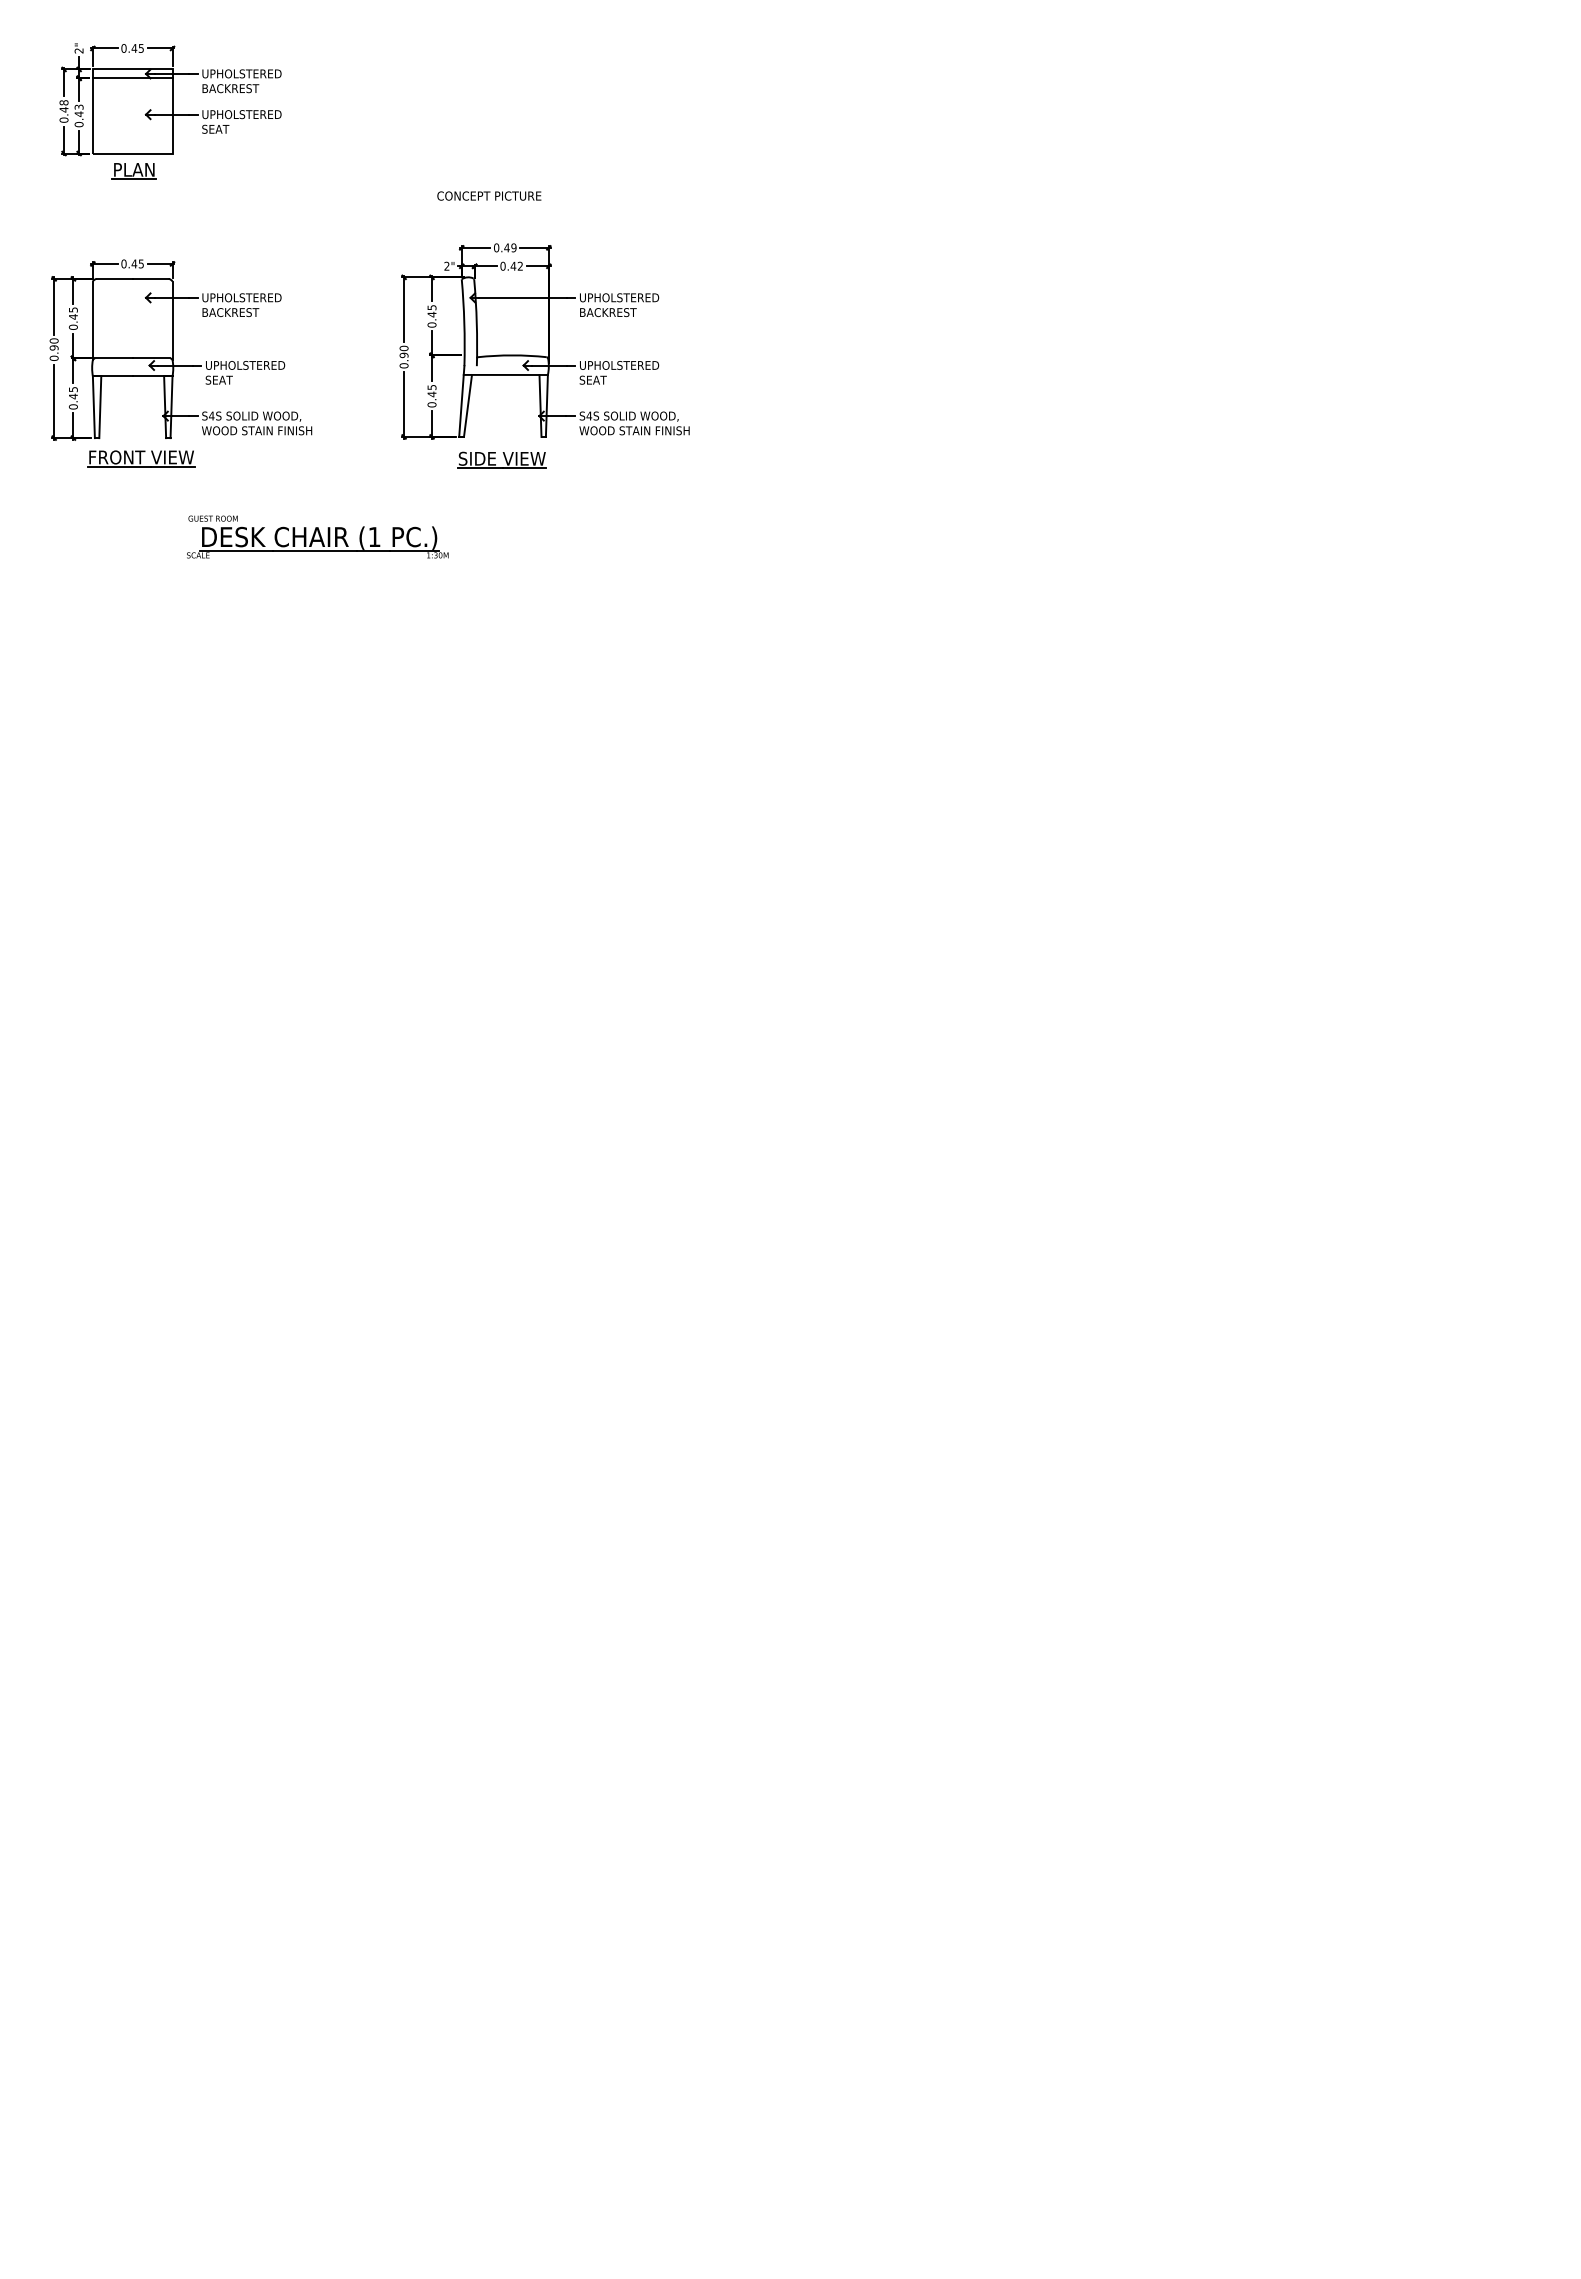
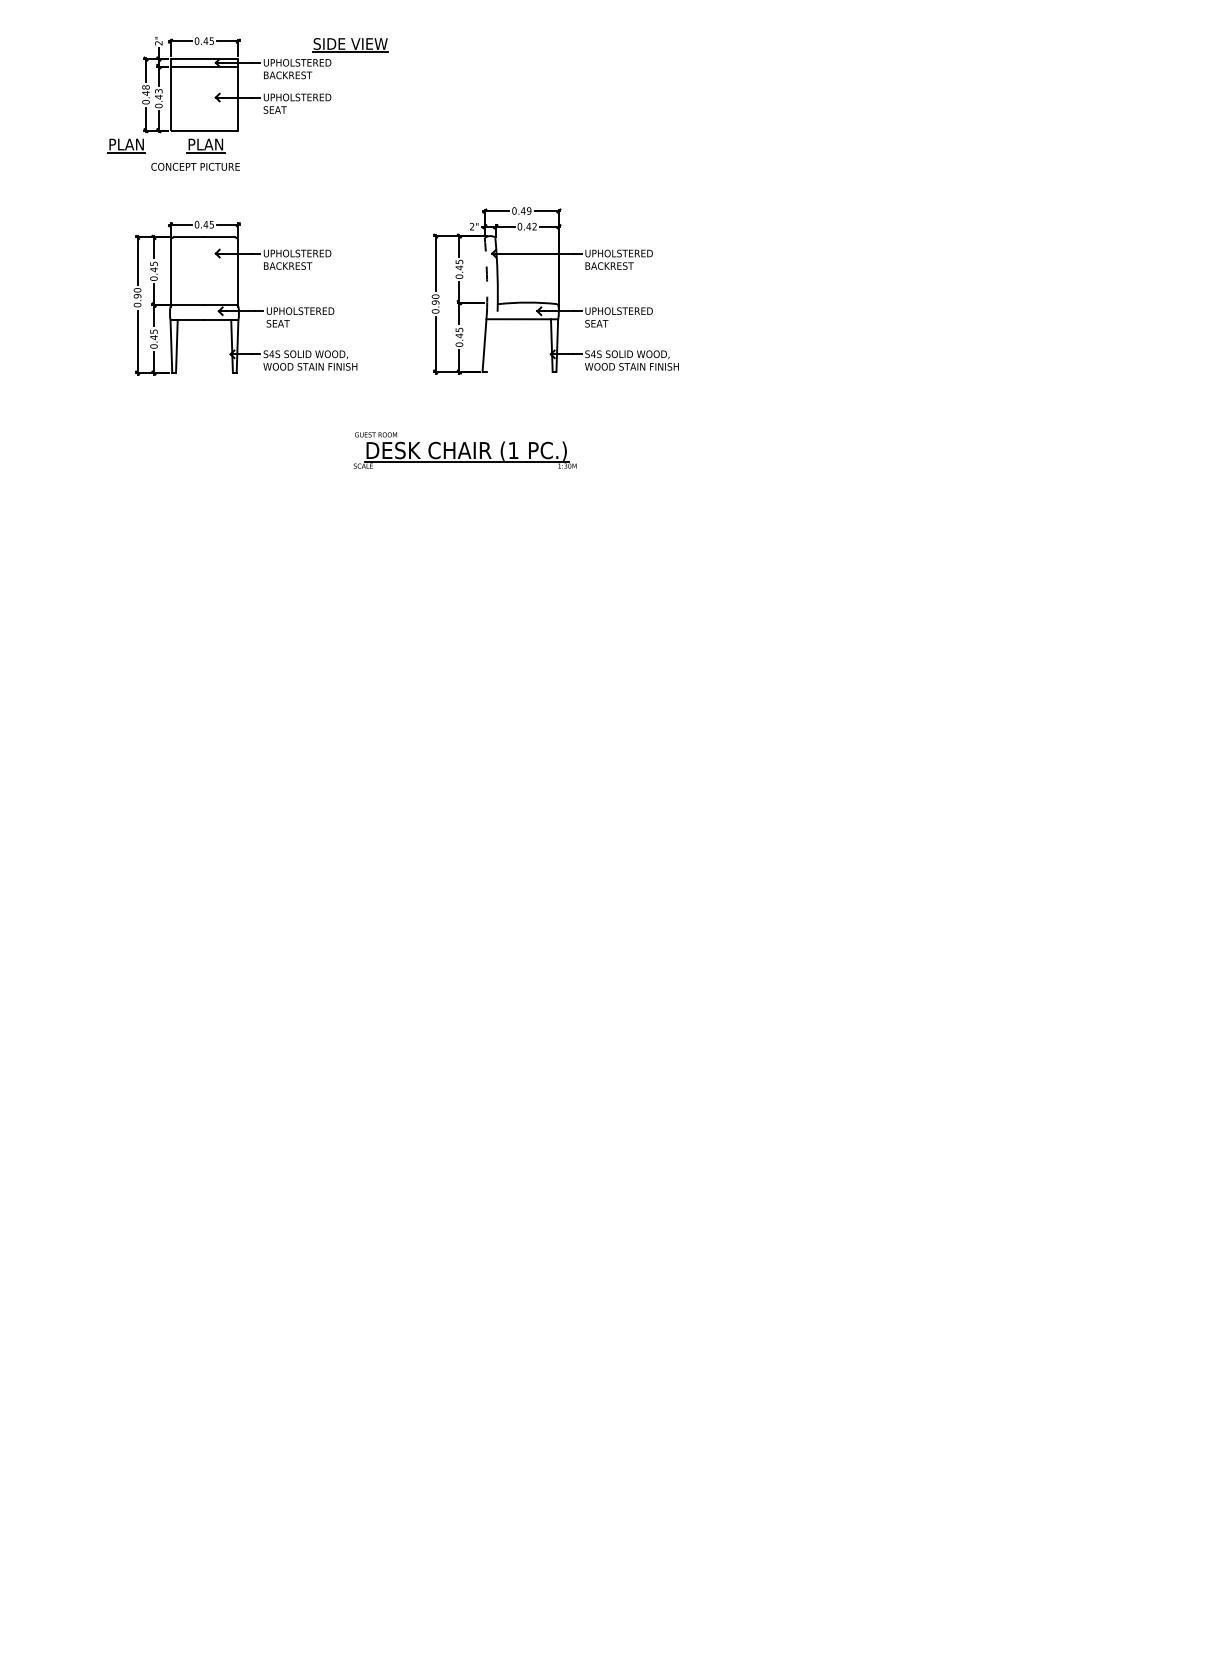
part: (40, 171) -> (125, 145), added
text: (489, 195) -> (195, 166), moved
arc: (464, 322) -> (487, 274), solid -> dashed
line: (468, 405) -> (490, 345), removed
part: (141, 458) -> (211, 390), removed
part: (501, 459) -> (349, 44), moved
part: (317, 536) -> (464, 450), moved

